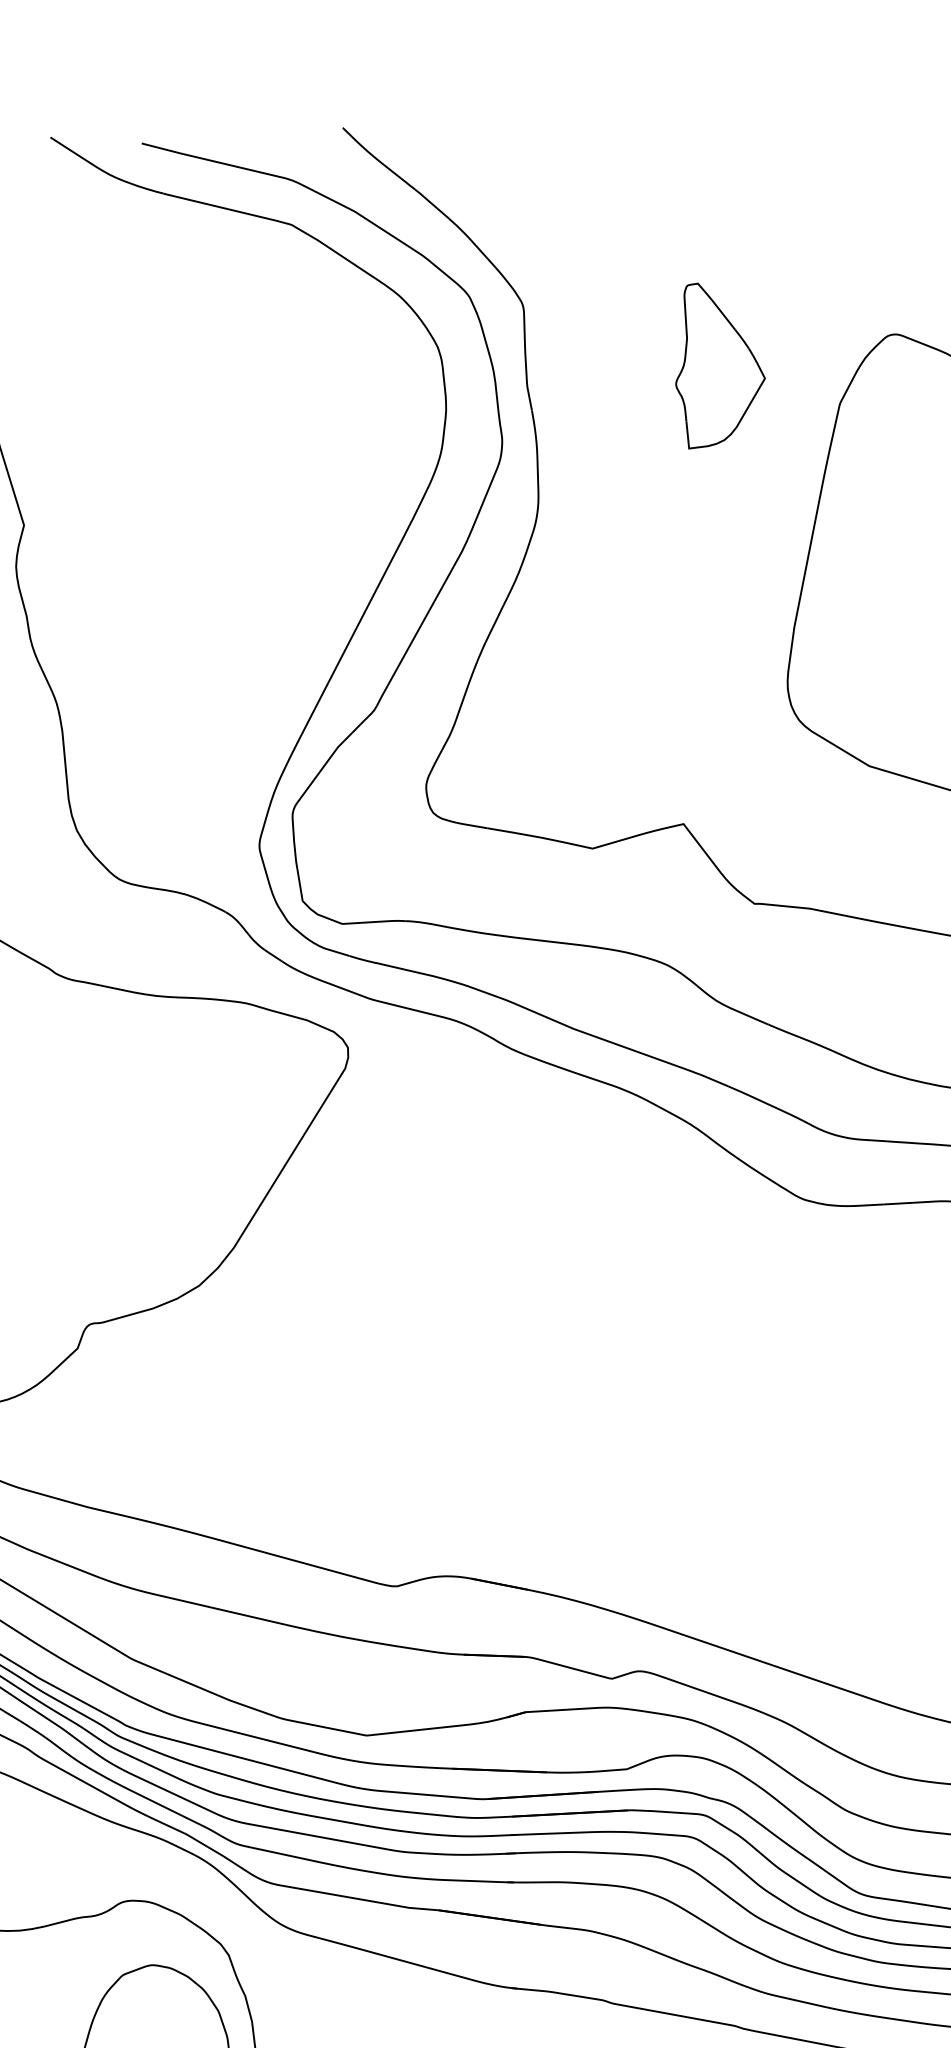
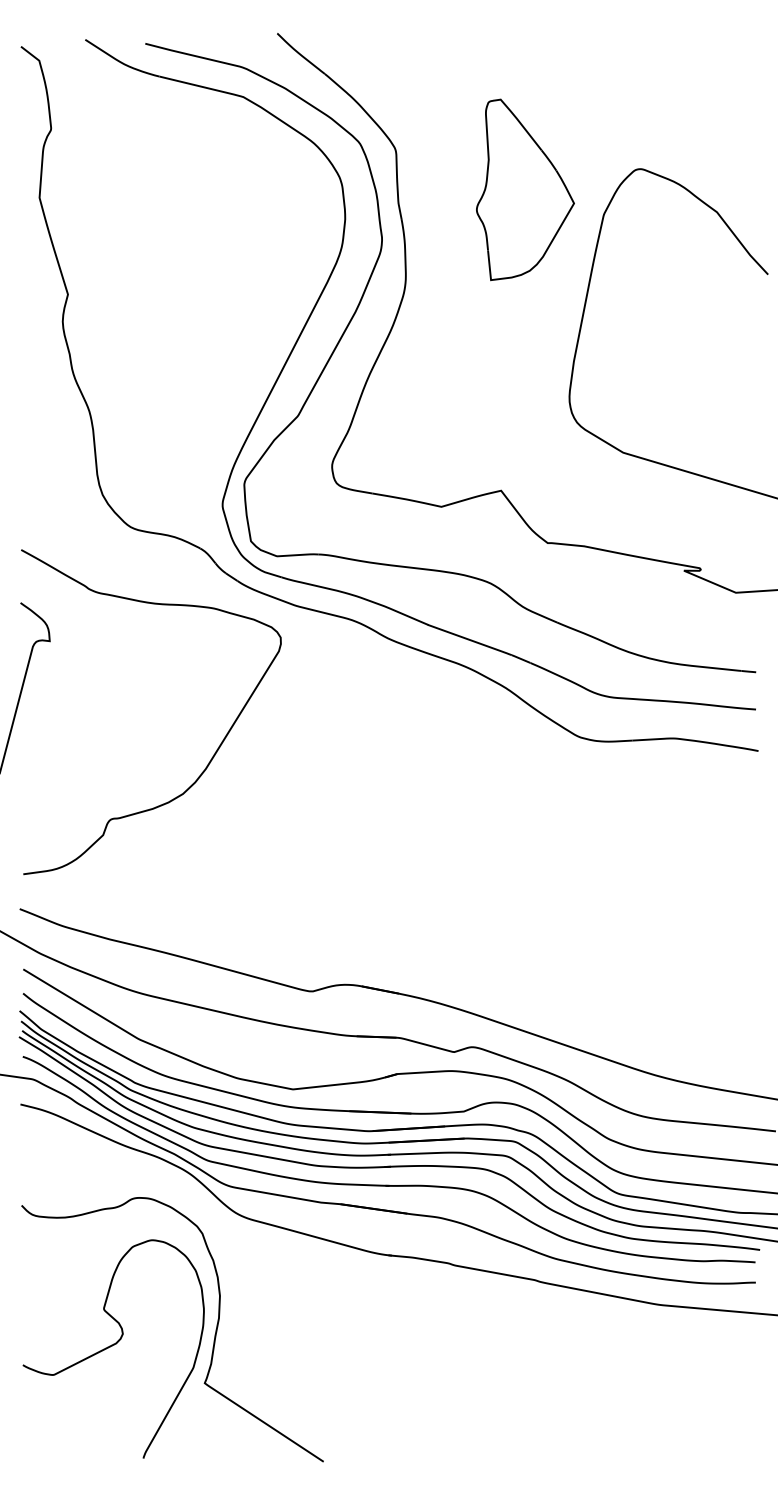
part: (720, 365) -> (525, 189), size x1.67

